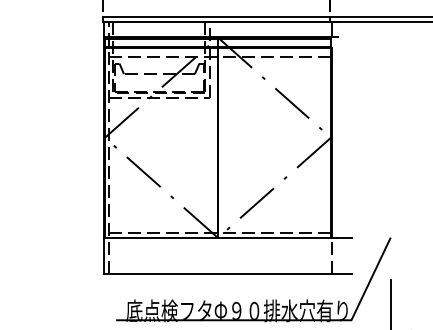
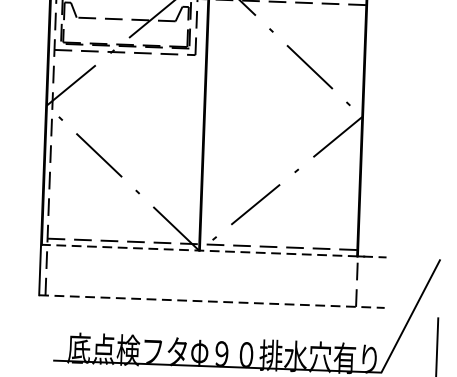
line: (228, 237) -> (214, 250), solid -> dashed
line: (228, 273) -> (212, 301), solid -> dashed

